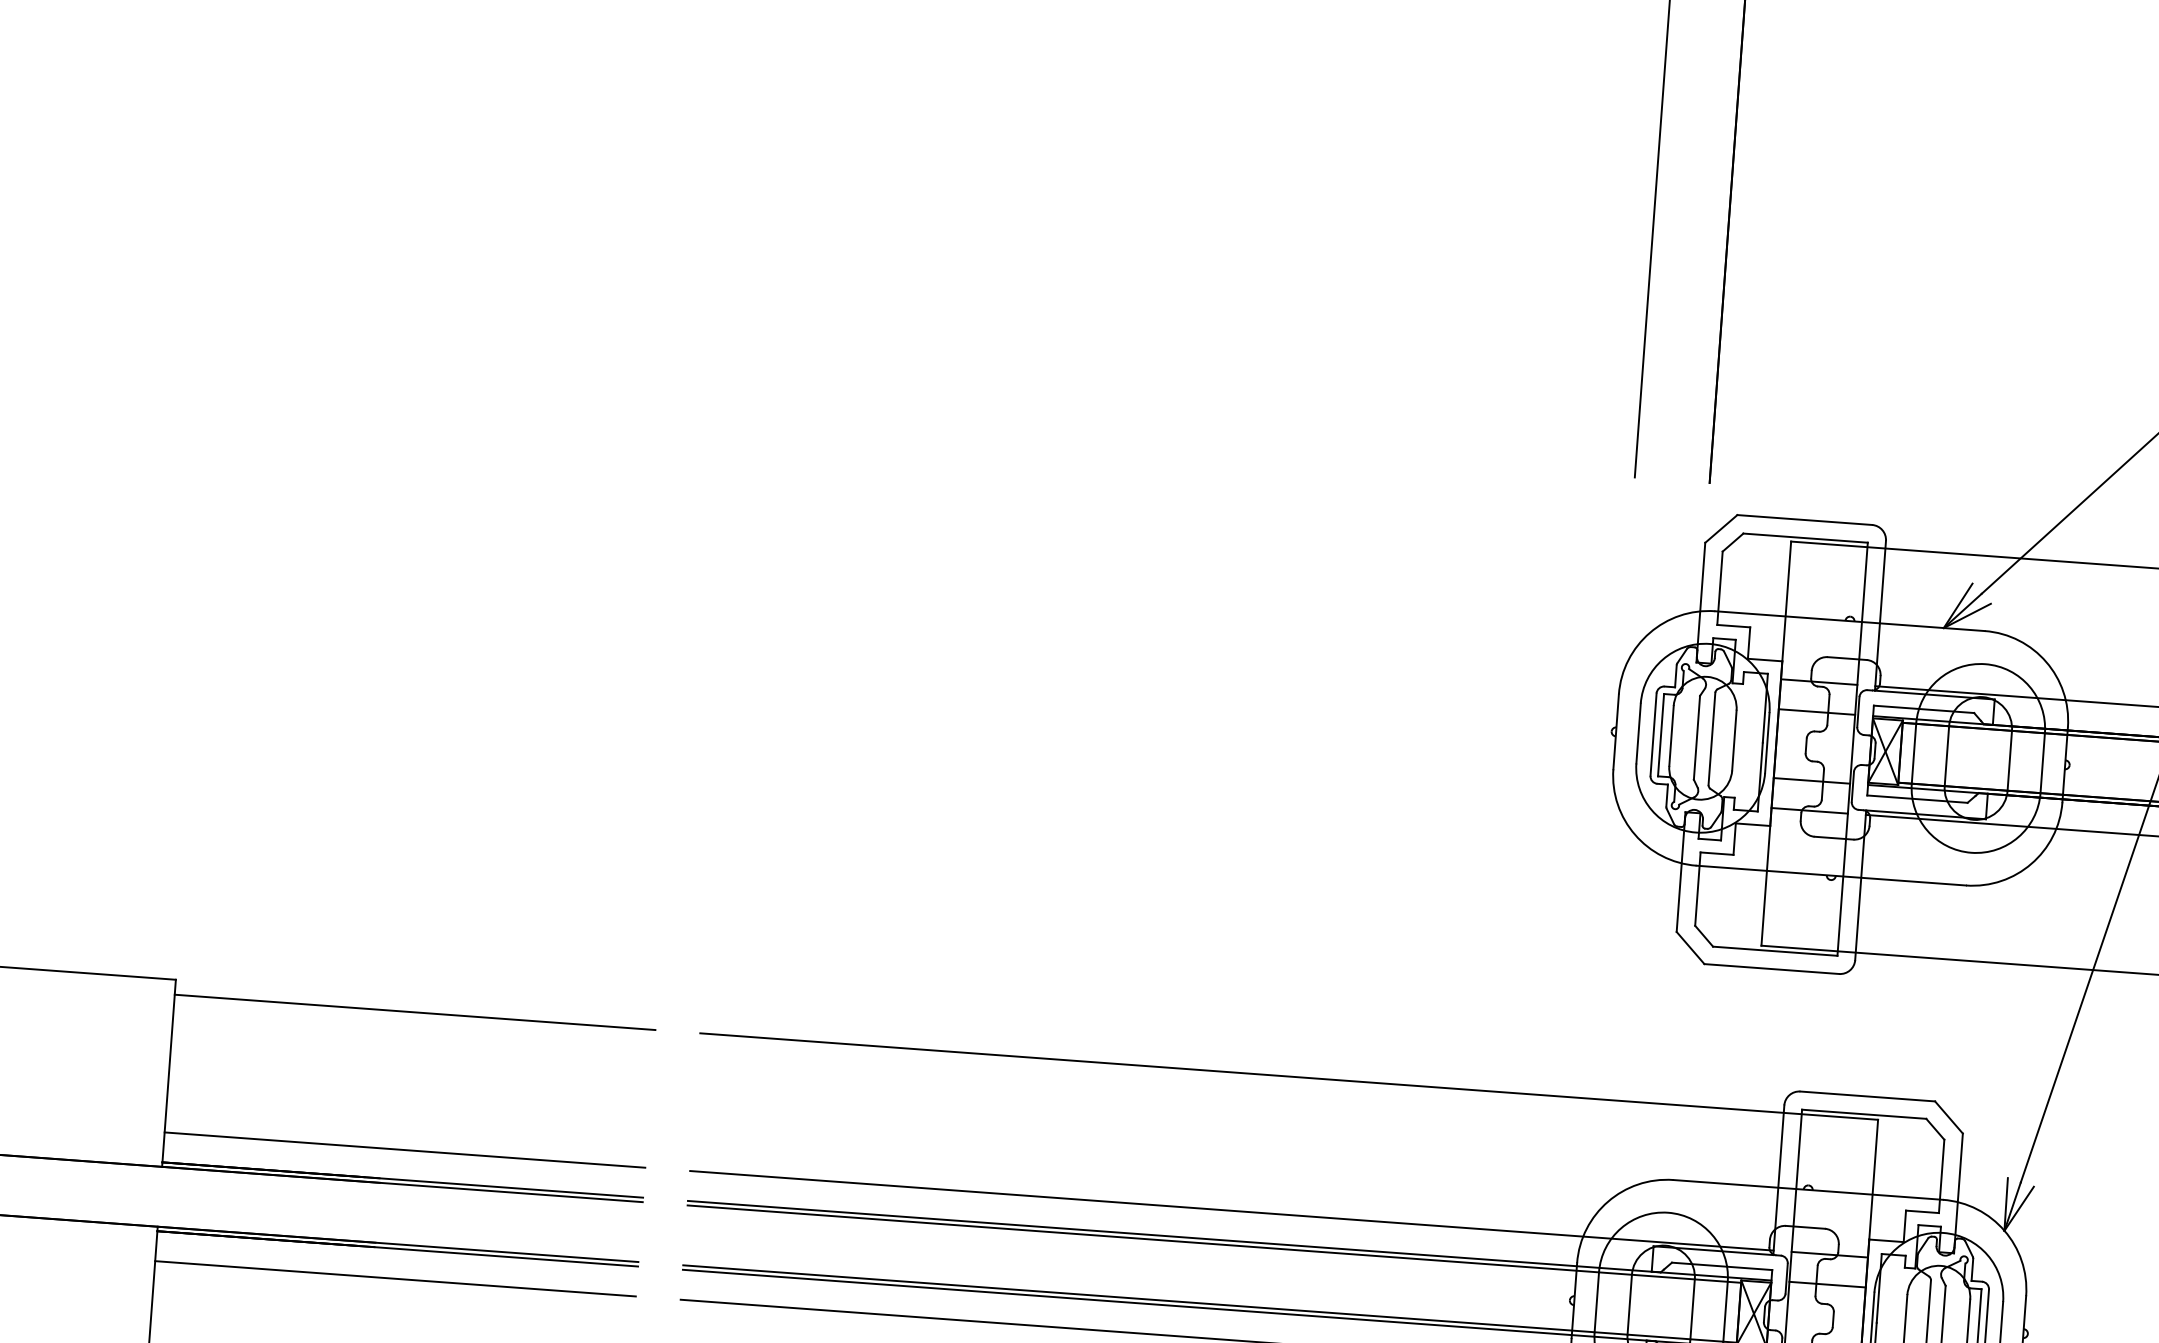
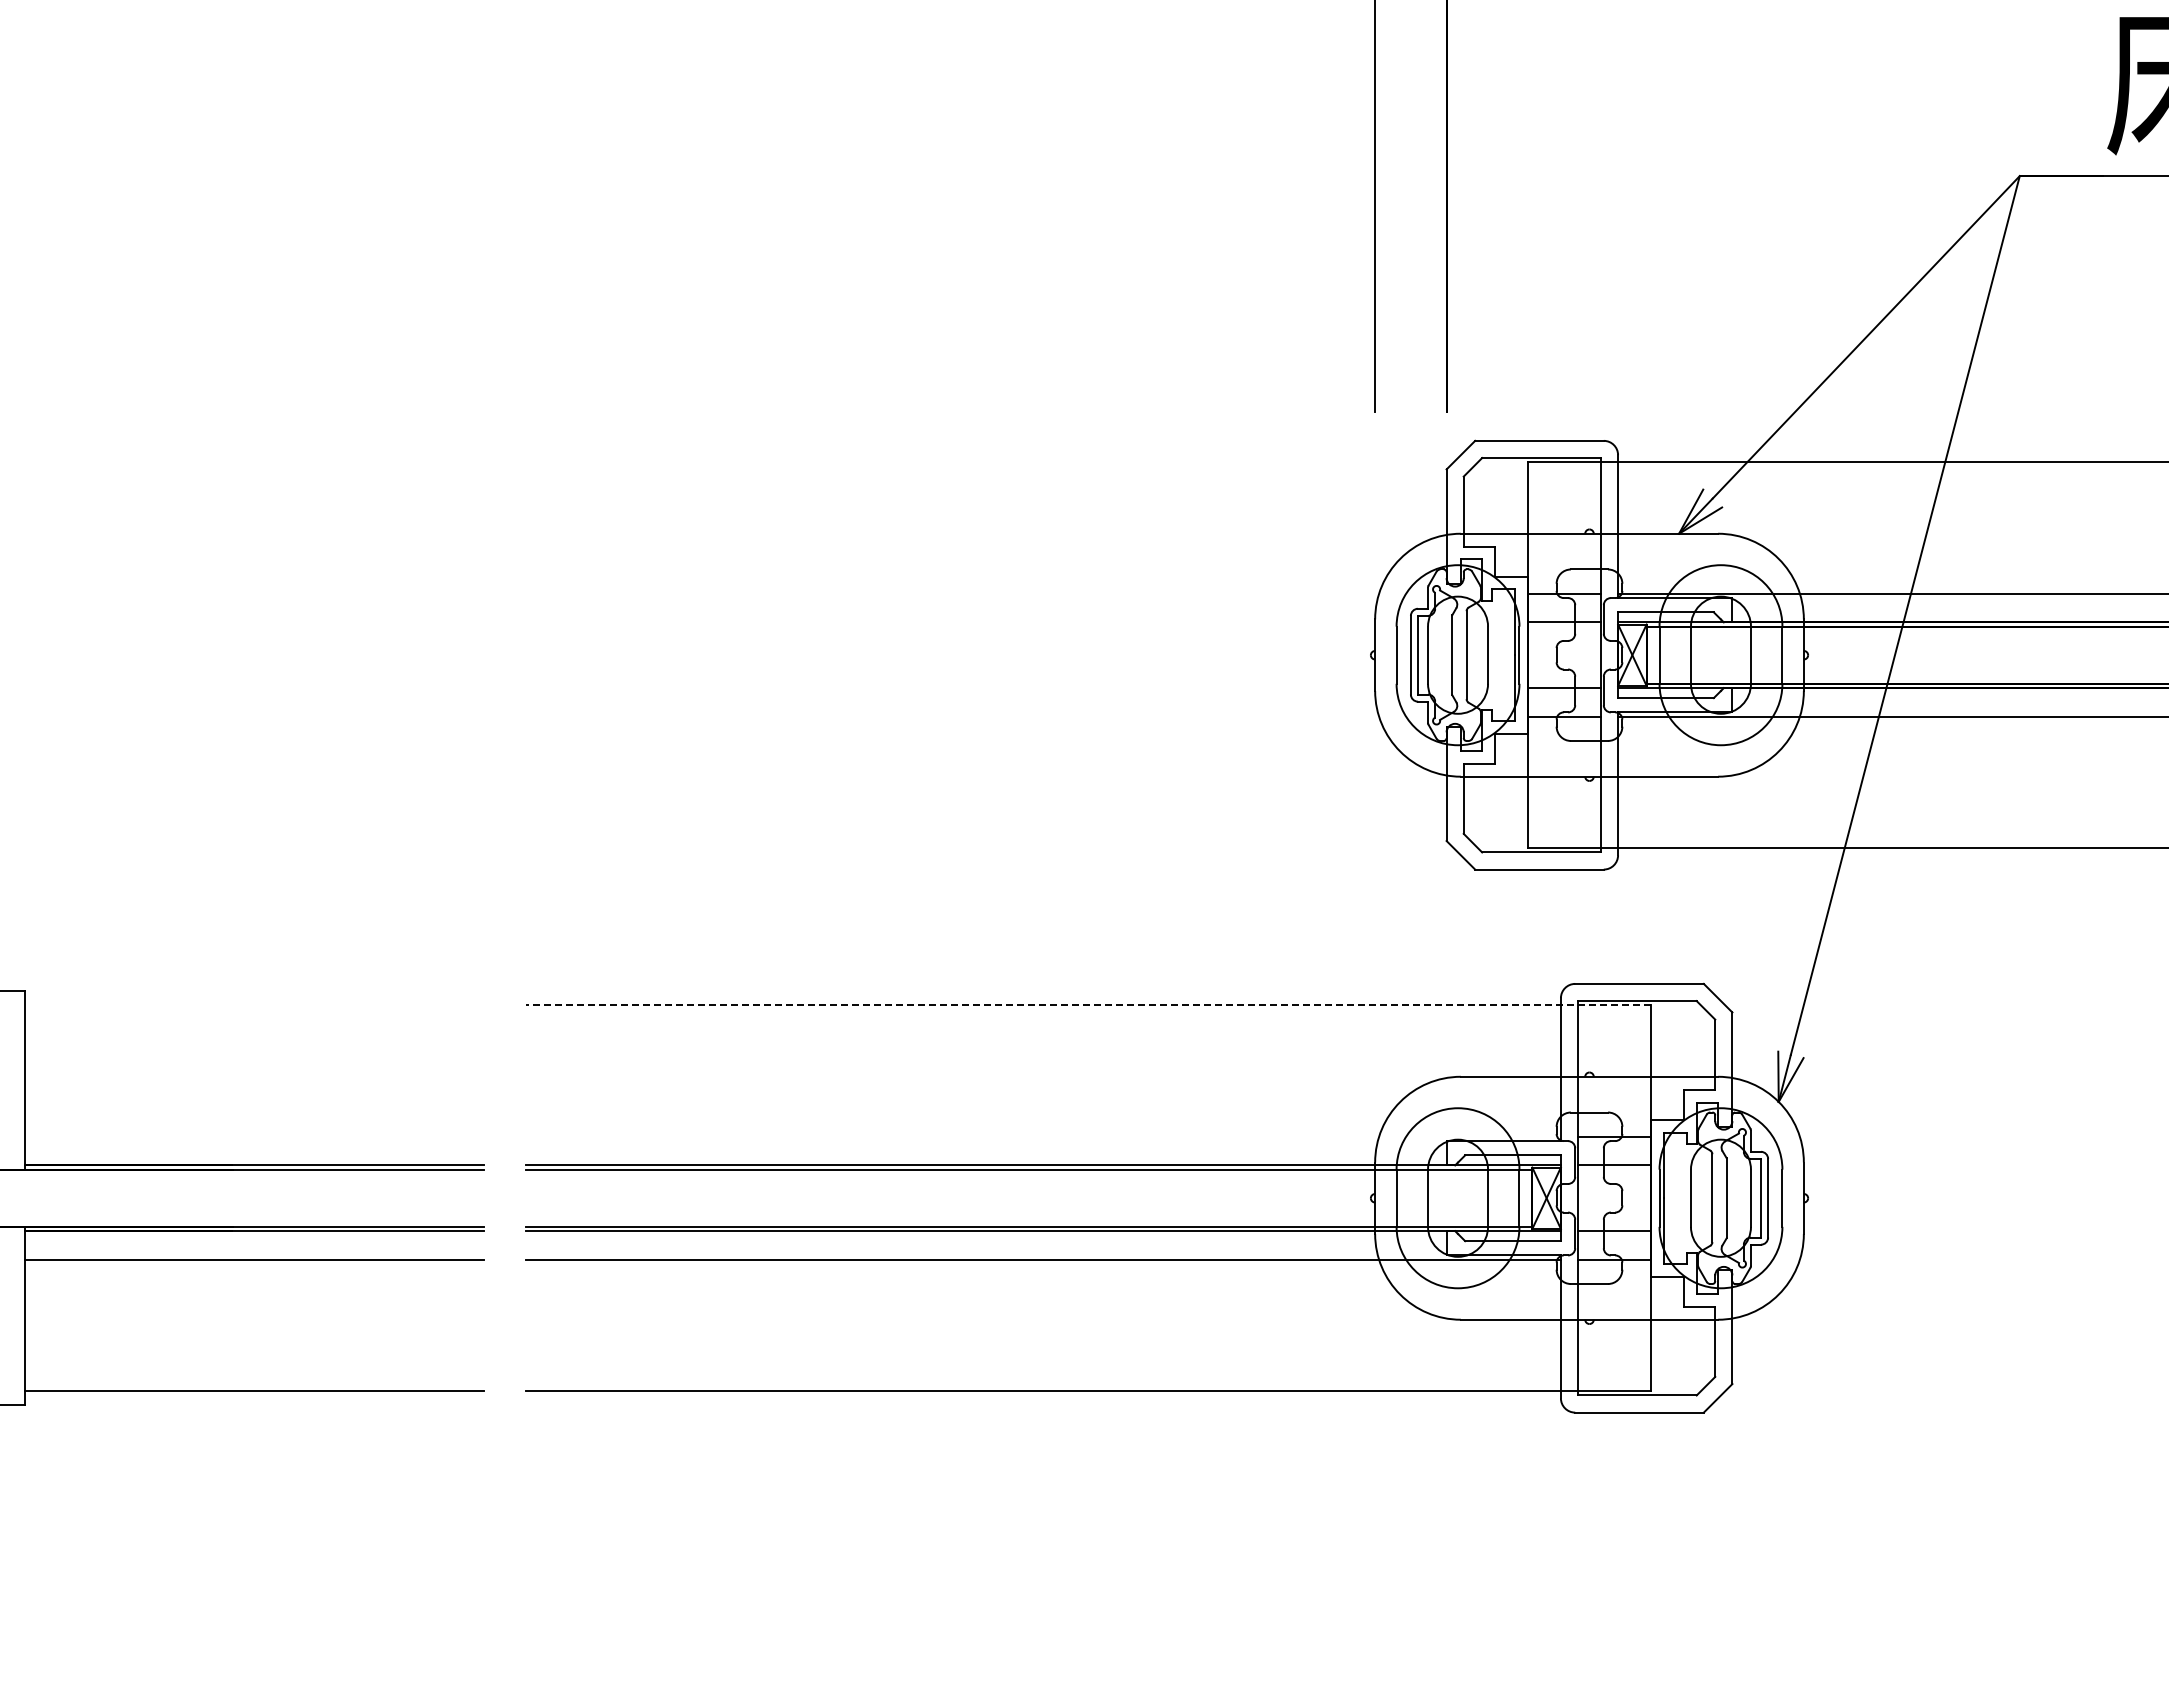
line: (414, 1012) -> (253, 1005), removed
line: (1288, 1076) -> (1088, 1005), solid -> dashed
line: (404, 1149) -> (253, 1136), removed
line: (1231, 1210) -> (1043, 1136), removed

